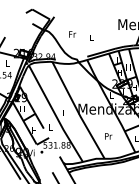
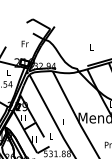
text: (72, 34) -> (25, 44), moved

